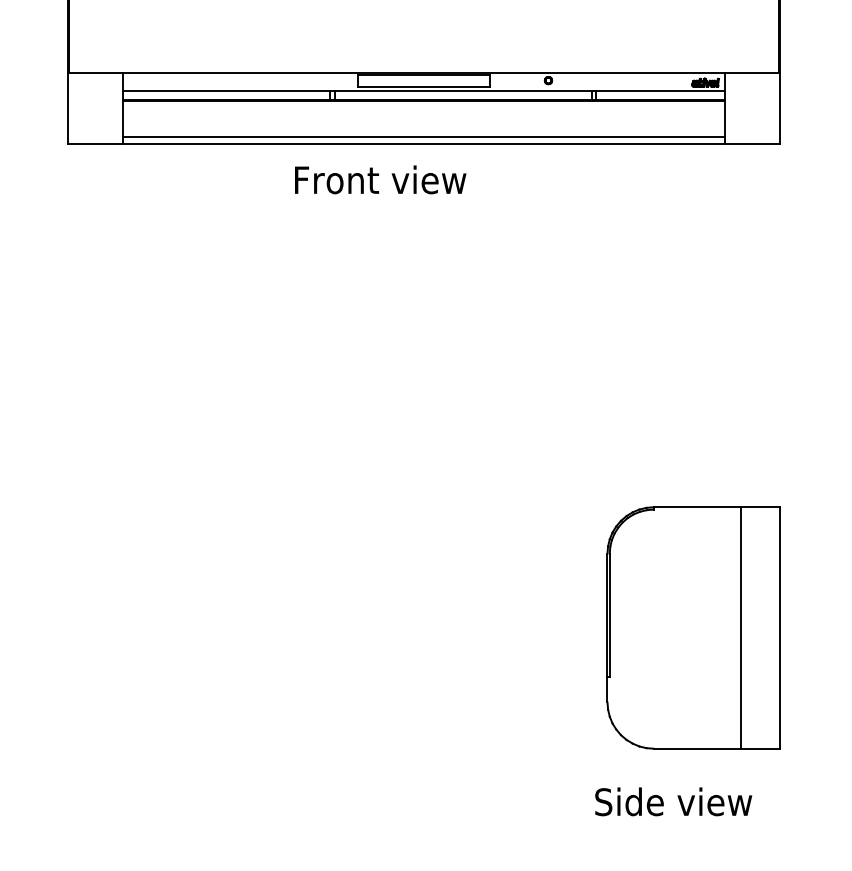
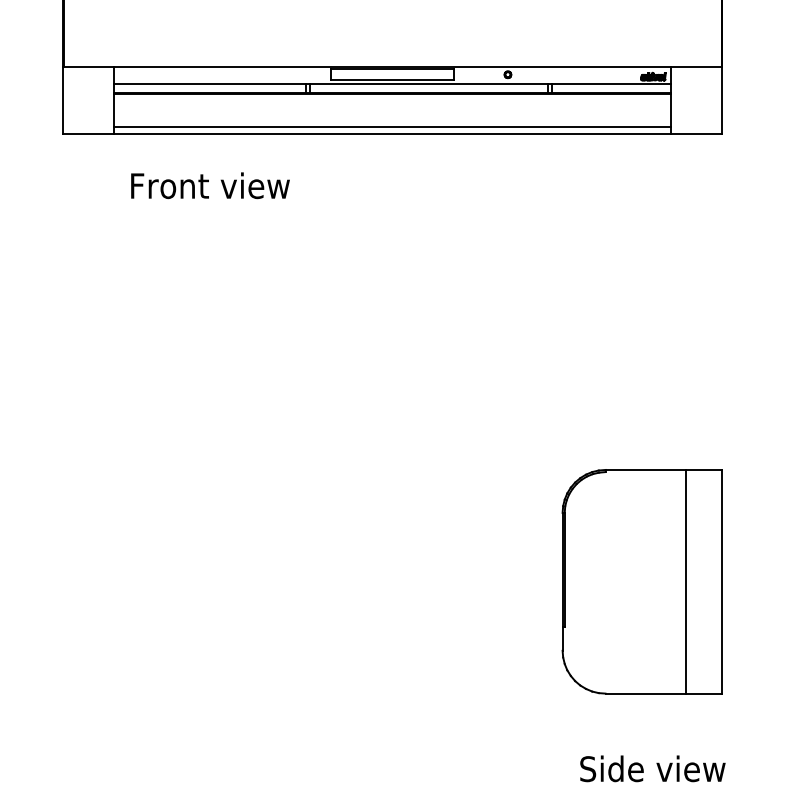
text: (380, 179) -> (210, 185), moved
text: (673, 801) -> (652, 768), moved

